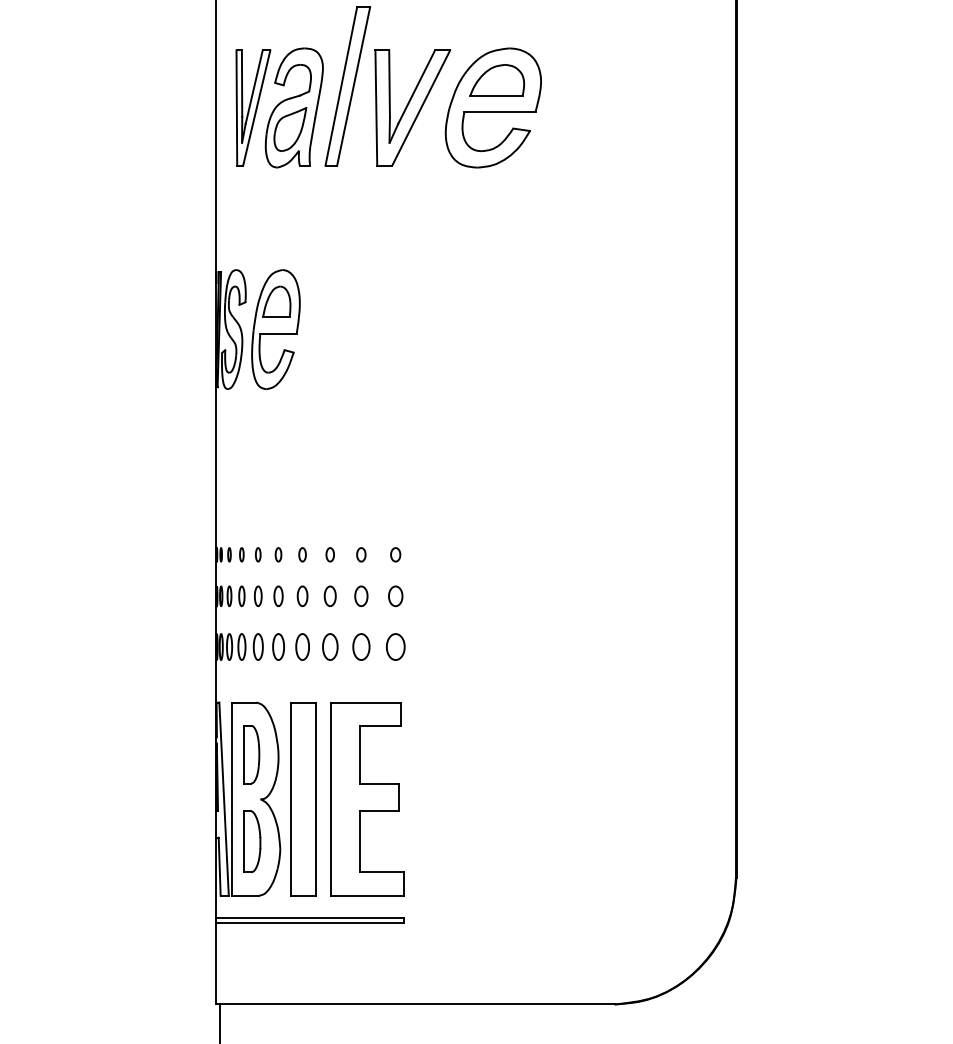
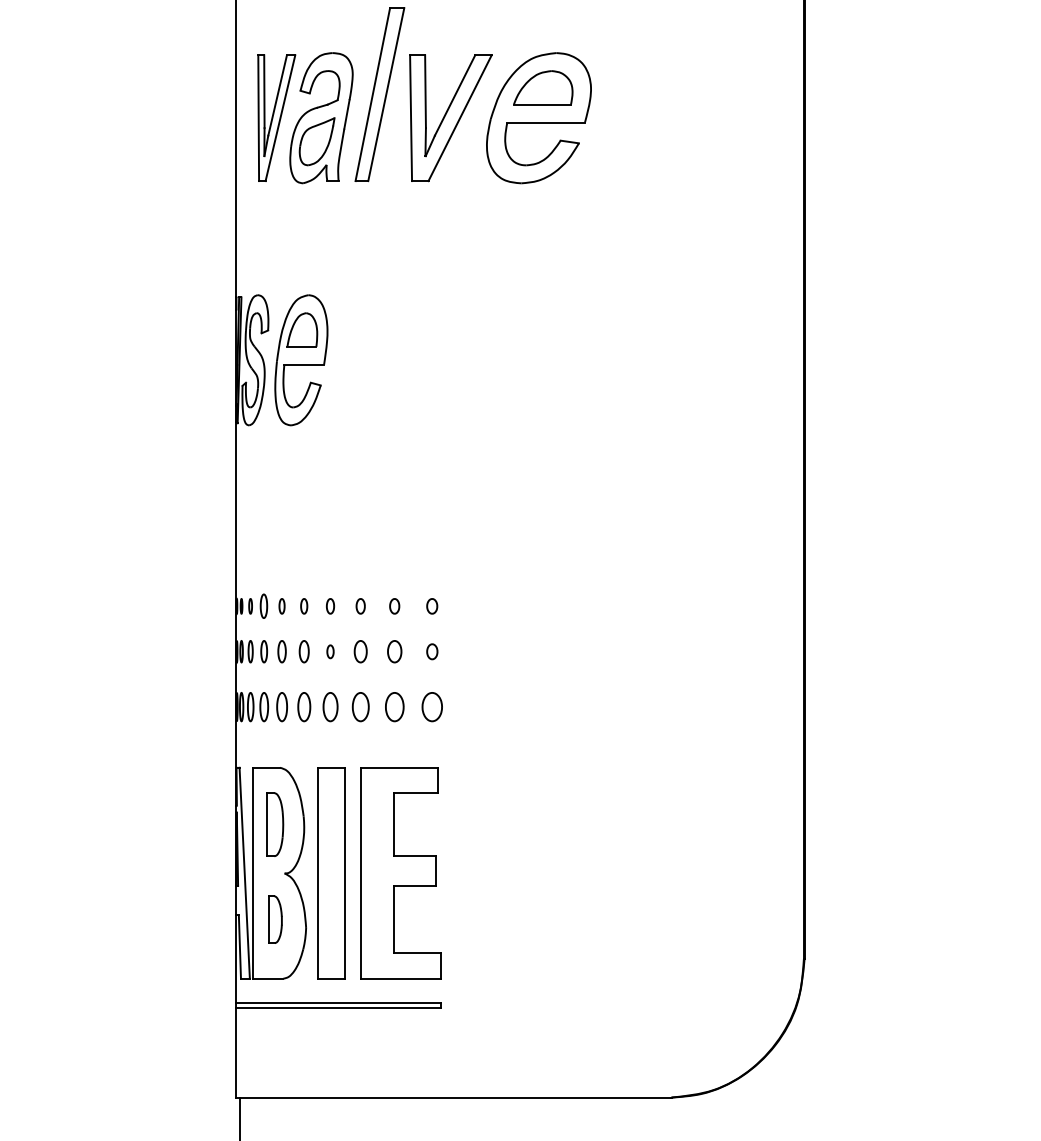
part: (242, 554) -> (264, 606), size x1.6
part: (302, 596) -> (330, 651), size x0.6
part: (395, 596) -> (432, 651), size x0.7
part: (252, 841) -> (275, 919), size x0.7

